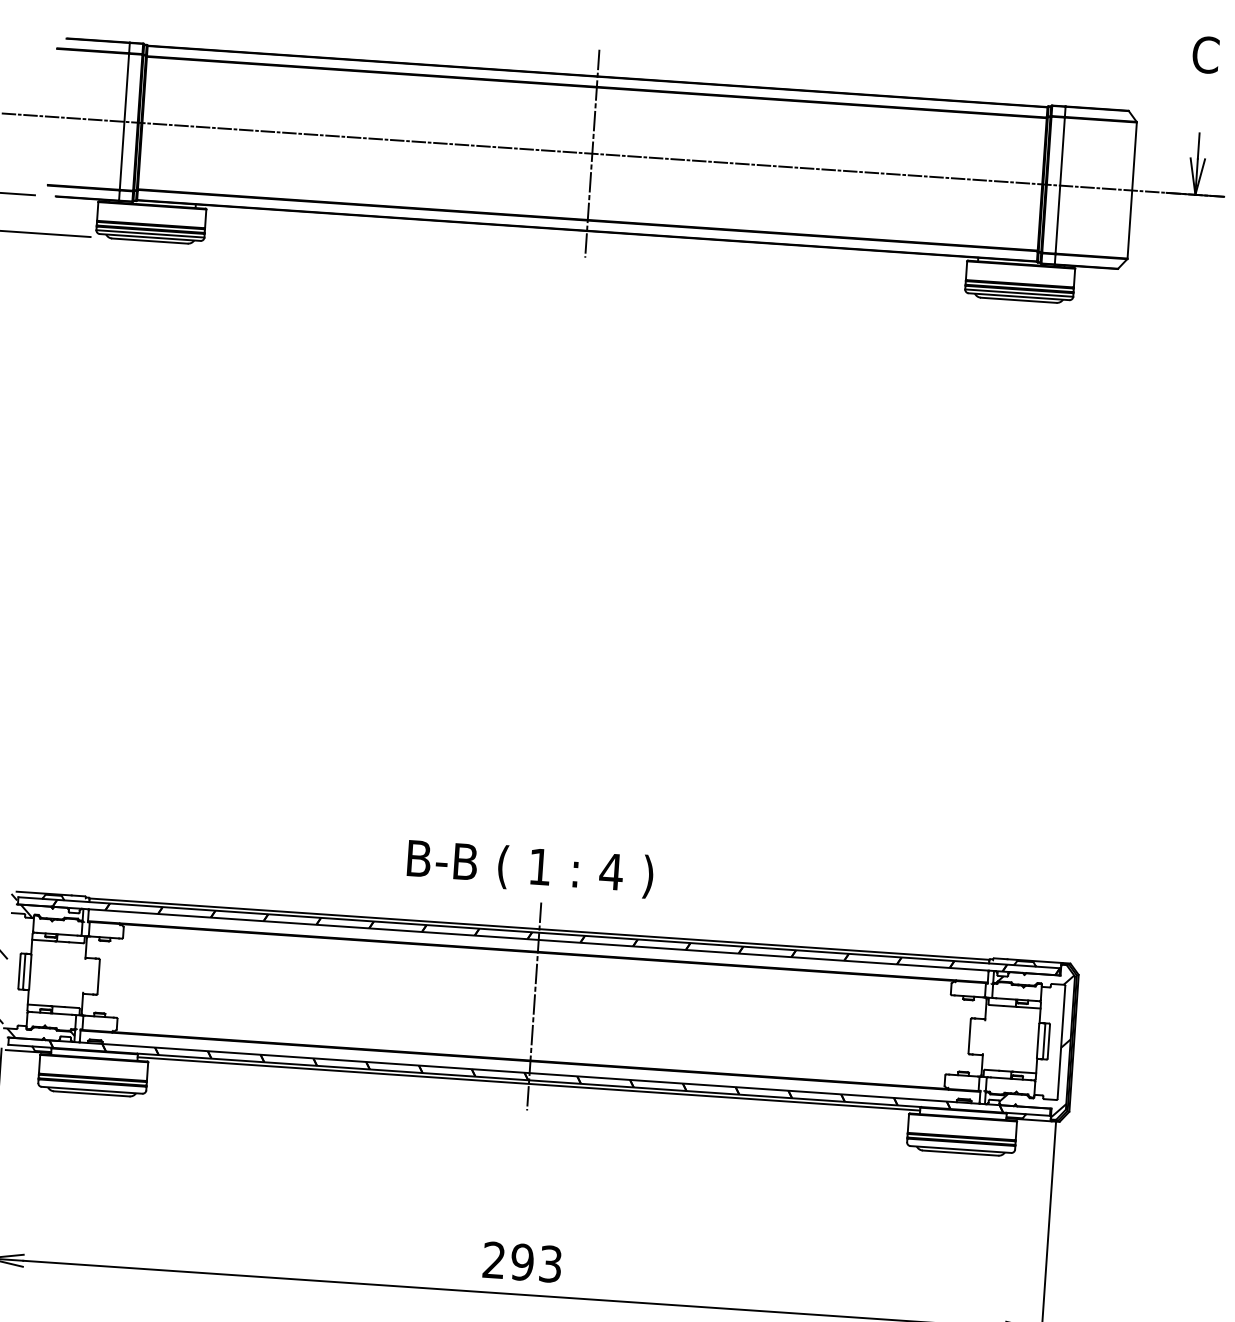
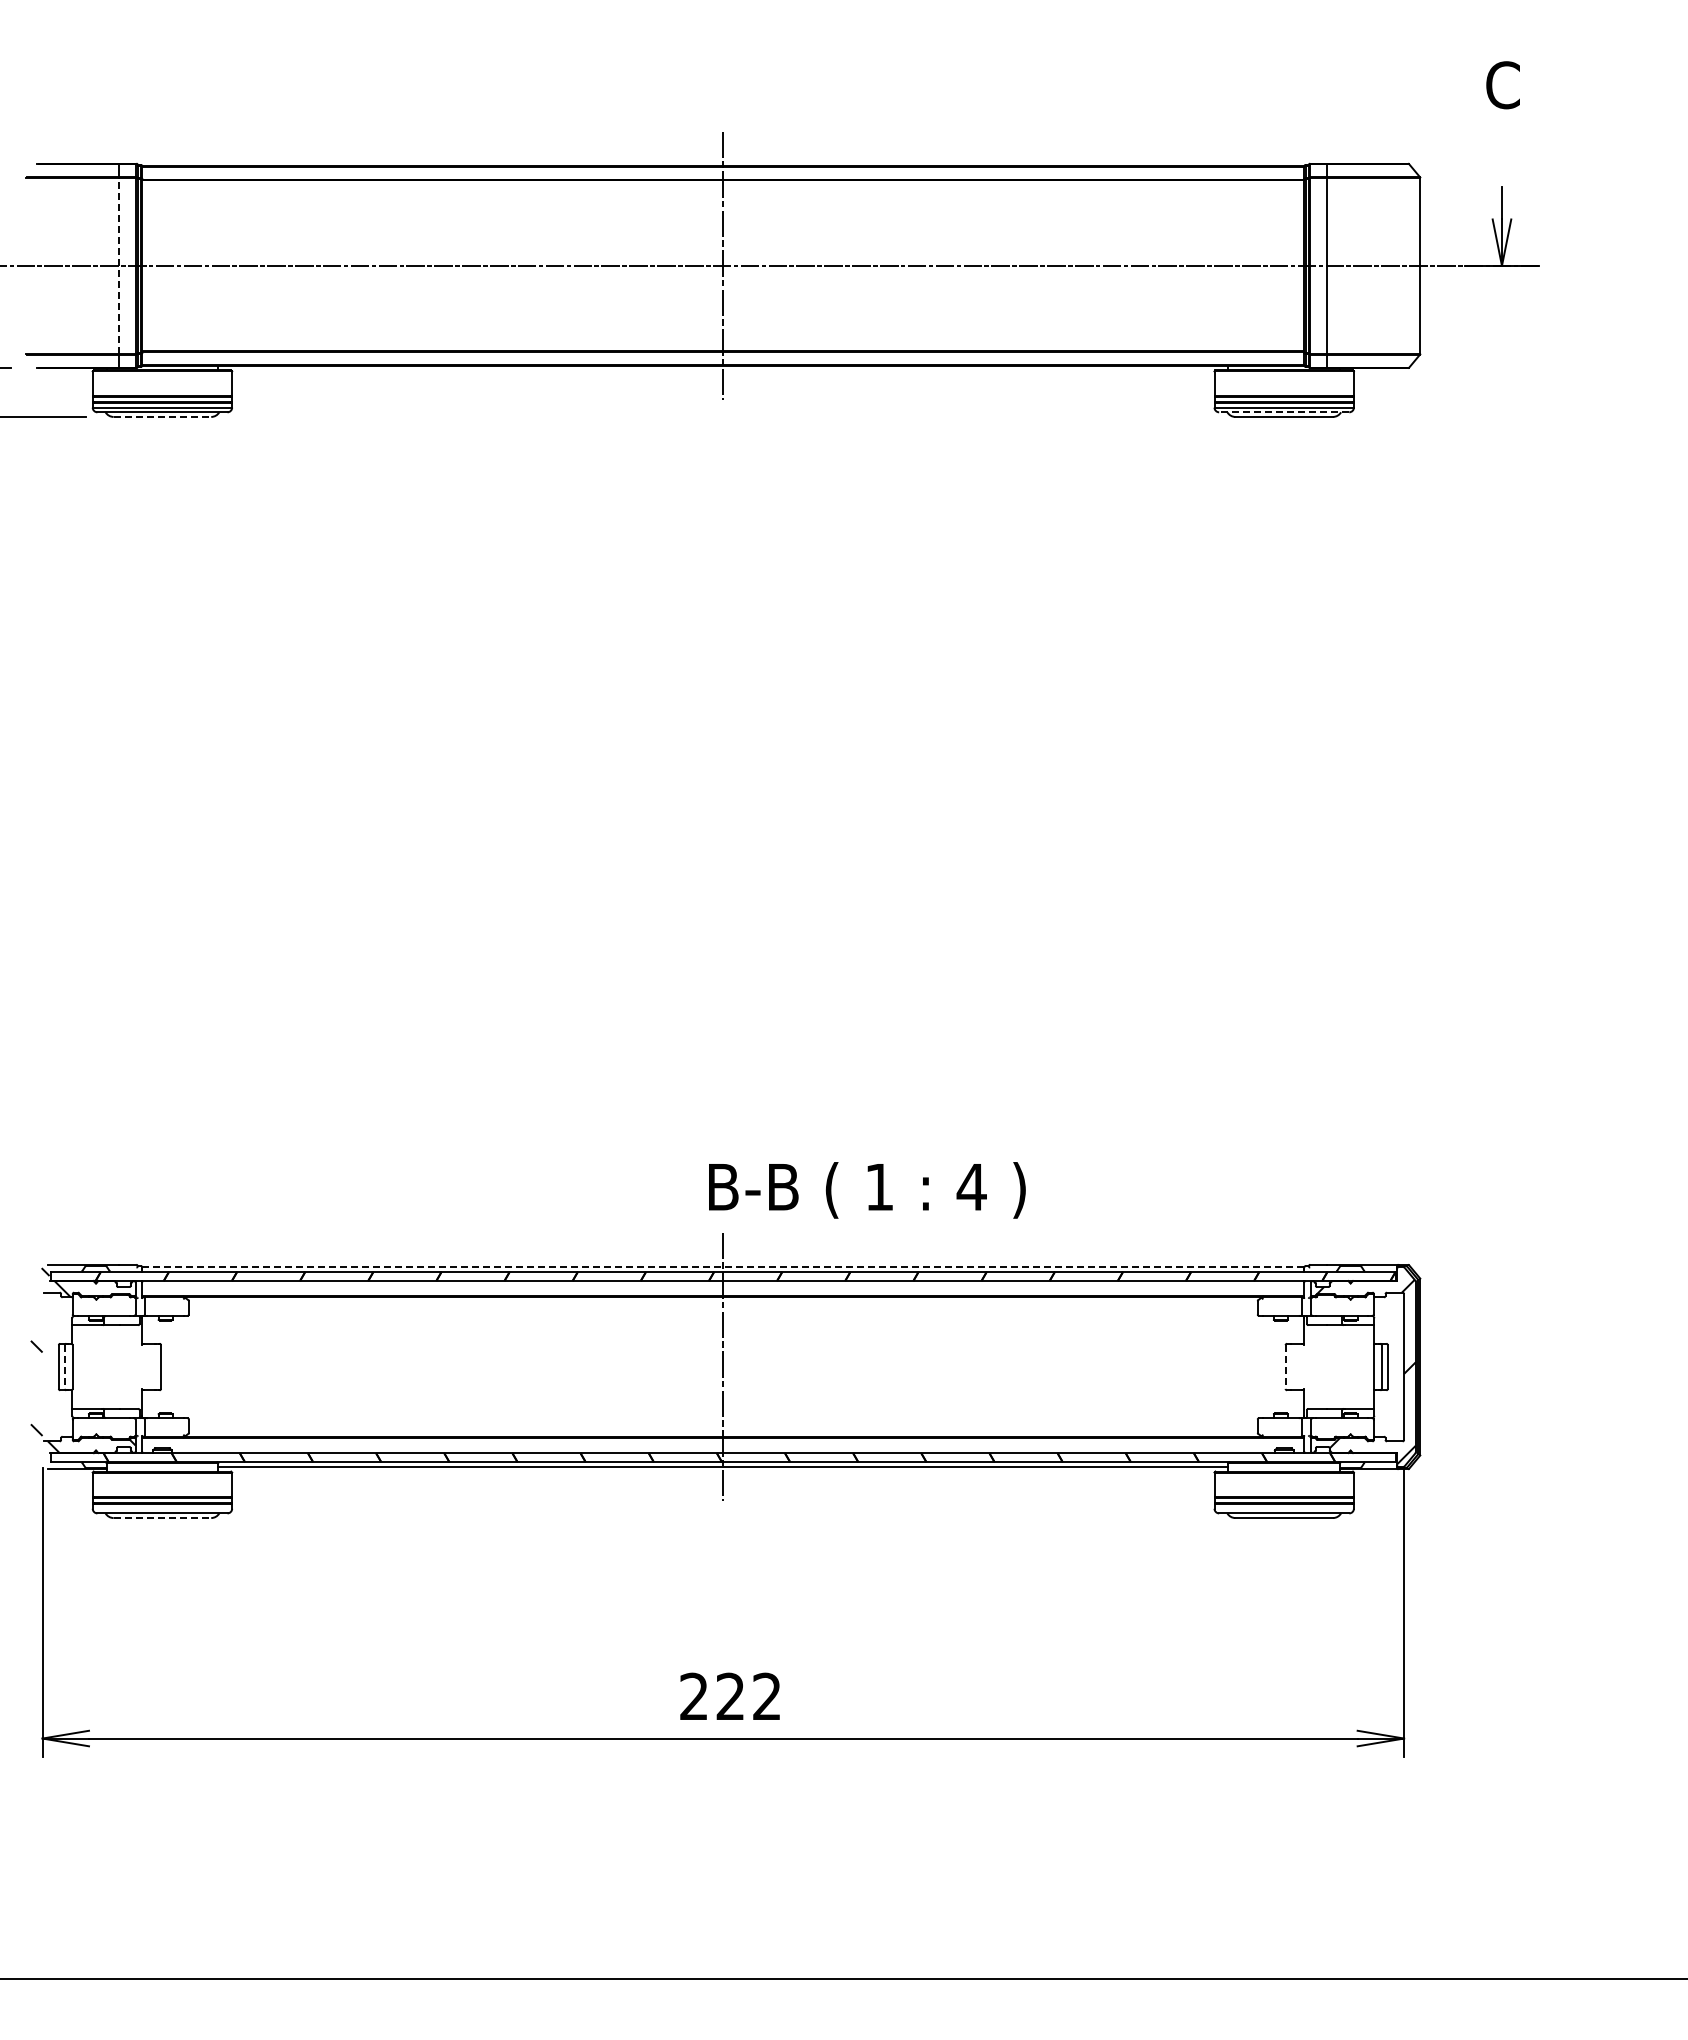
line: (124, 121) -> (119, 265), solid -> dashed
line: (150, 240) -> (162, 416), solid -> dashed
line: (1018, 296) -> (1283, 412), solid -> dashed
text: (530, 868) -> (867, 1190), moved
line: (539, 929) -> (723, 1267), solid -> dashed
line: (23, 972) -> (64, 1367), solid -> dashed
line: (969, 1036) -> (1285, 1367), solid -> dashed
line: (91, 1094) -> (162, 1518), solid -> dashed
text: (536, 1263) -> (748, 1696), 293 -> 222

